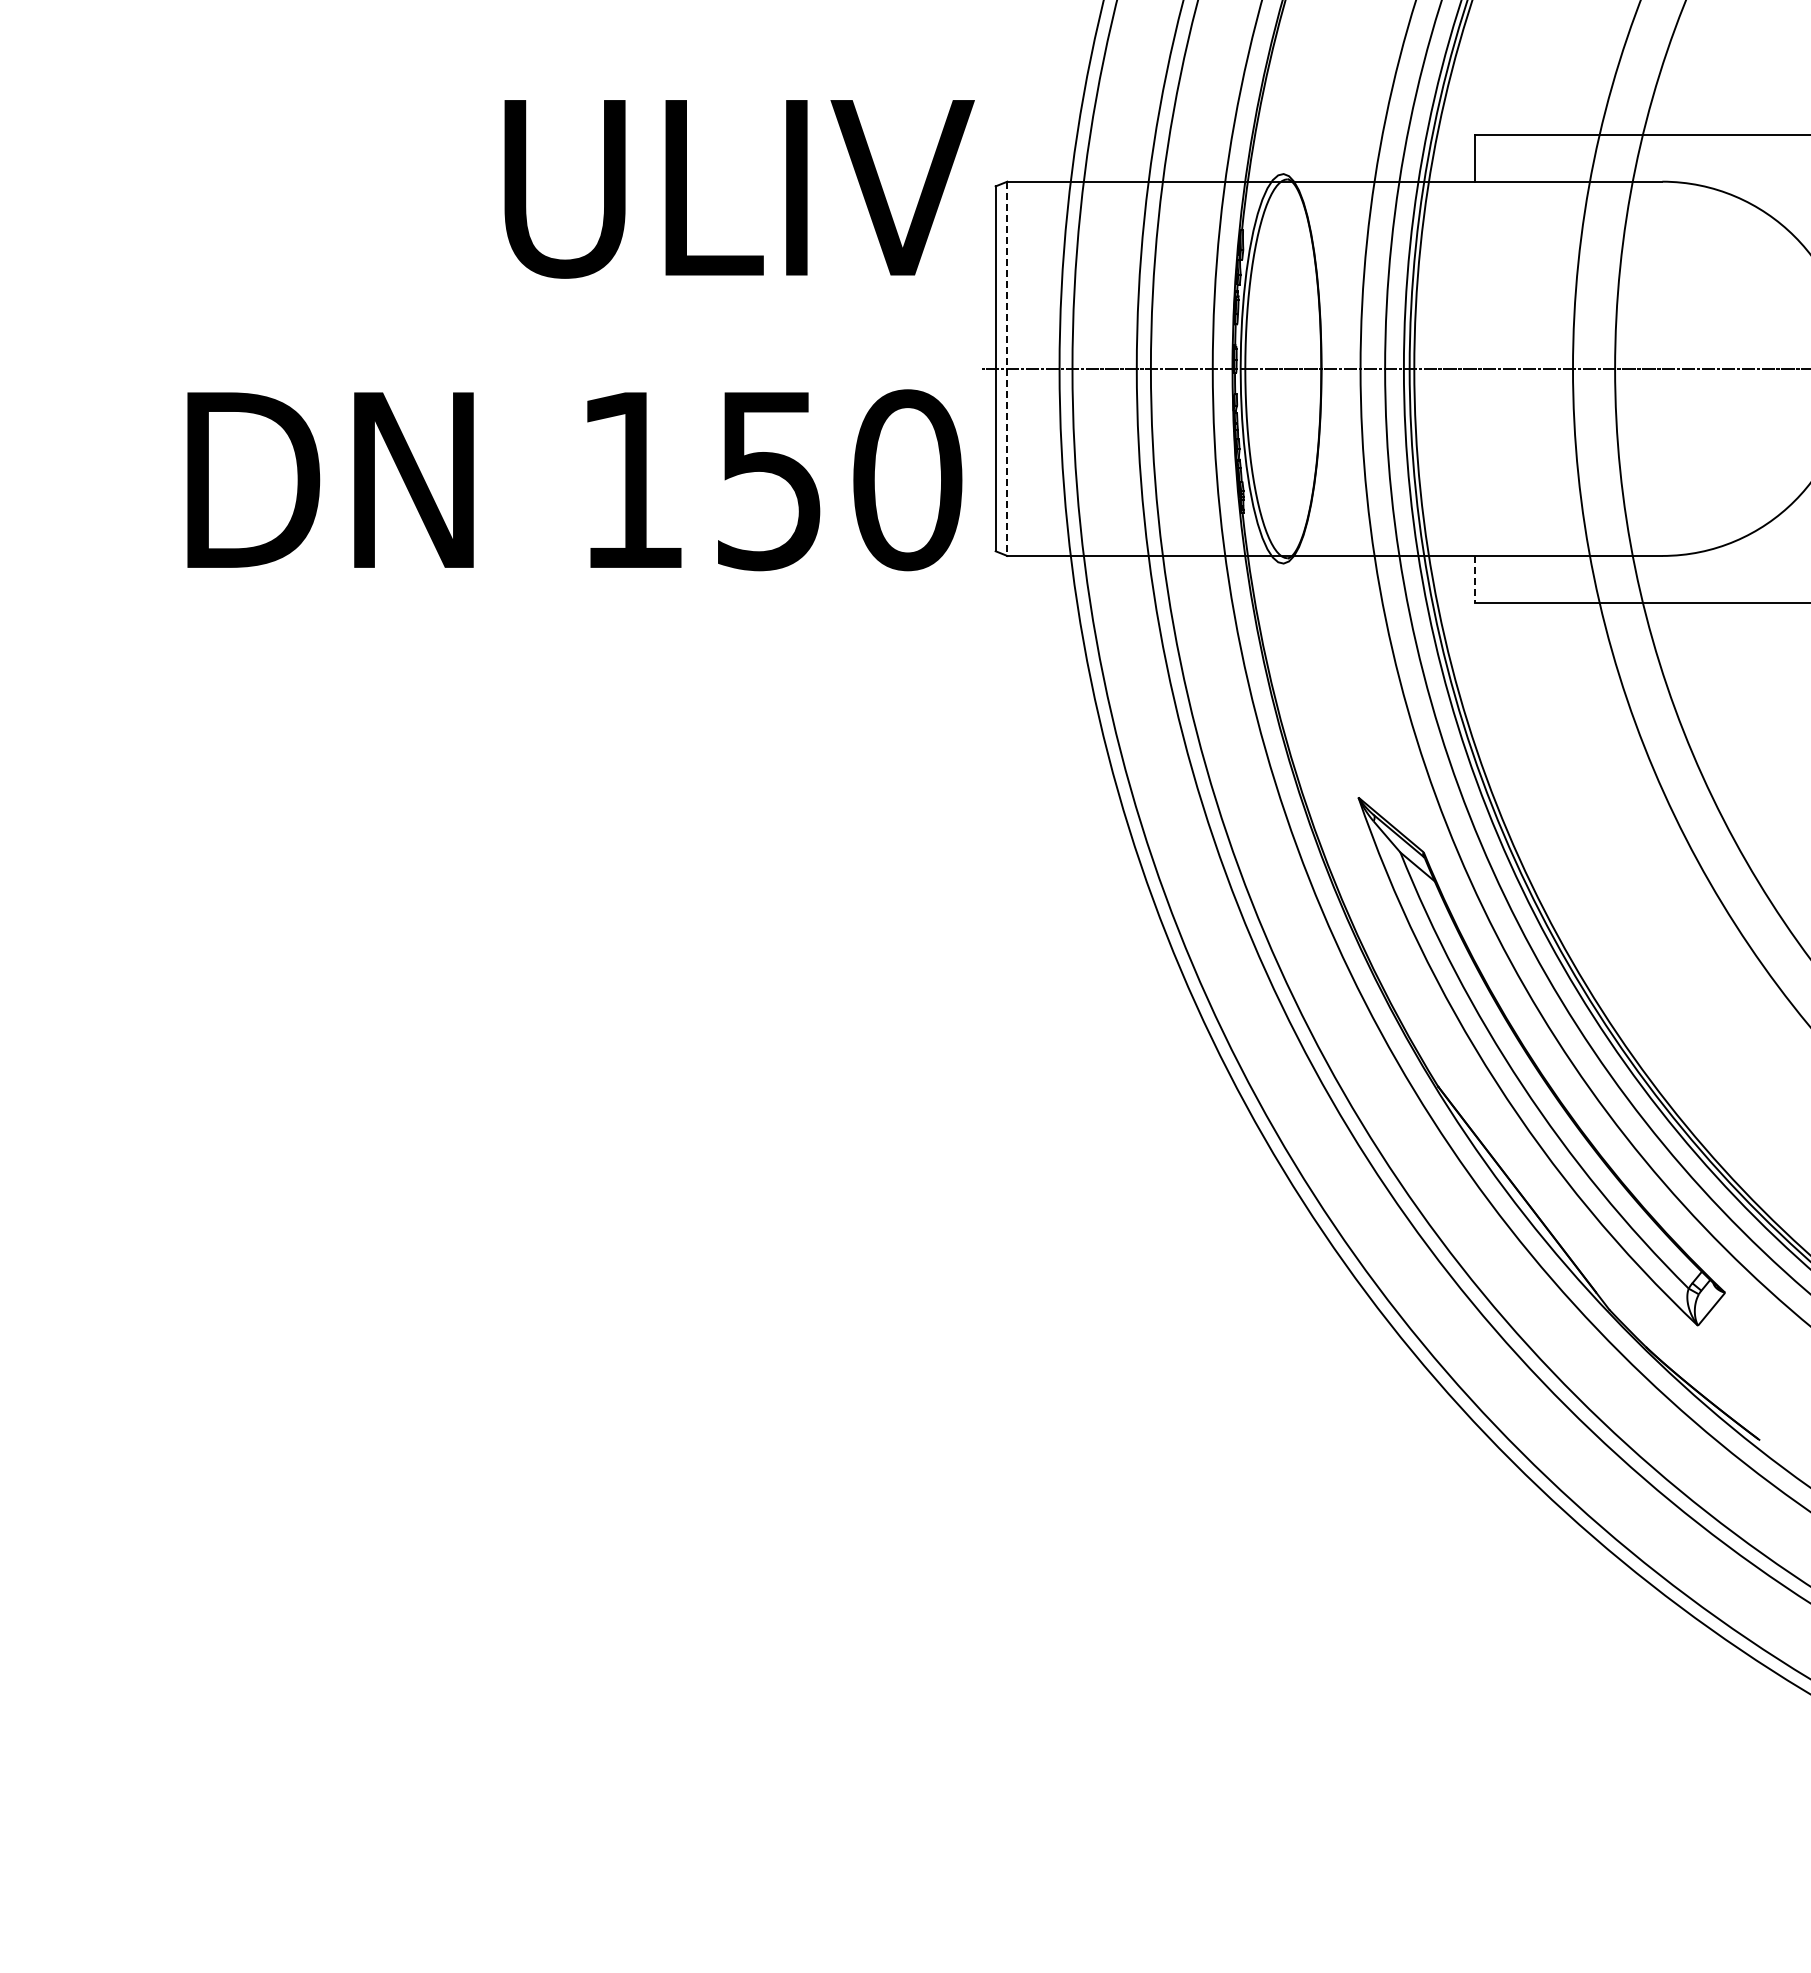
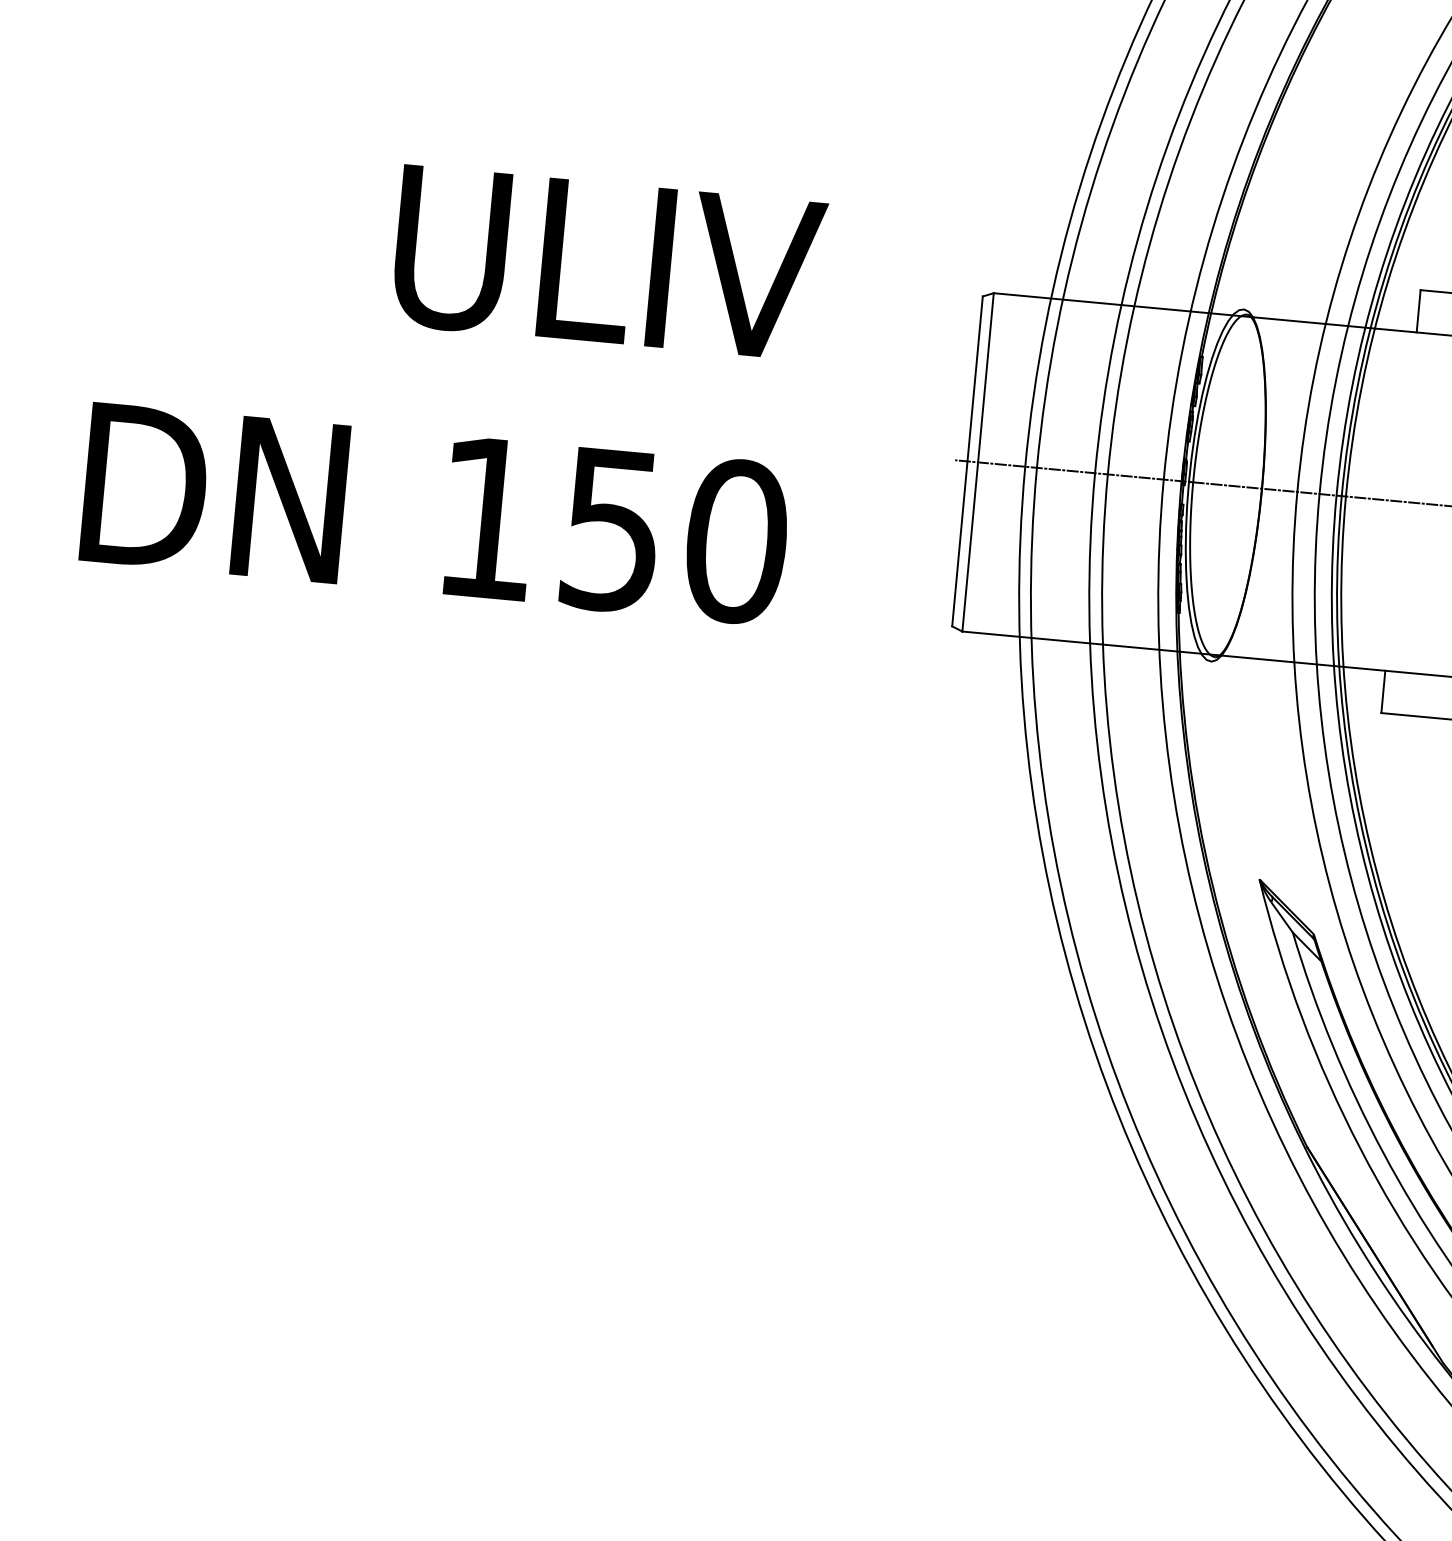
text: (580, 335) -> (453, 383), moved
line: (1007, 369) -> (978, 462), dashed -> solid
line: (1475, 579) -> (1383, 692), dashed -> solid

